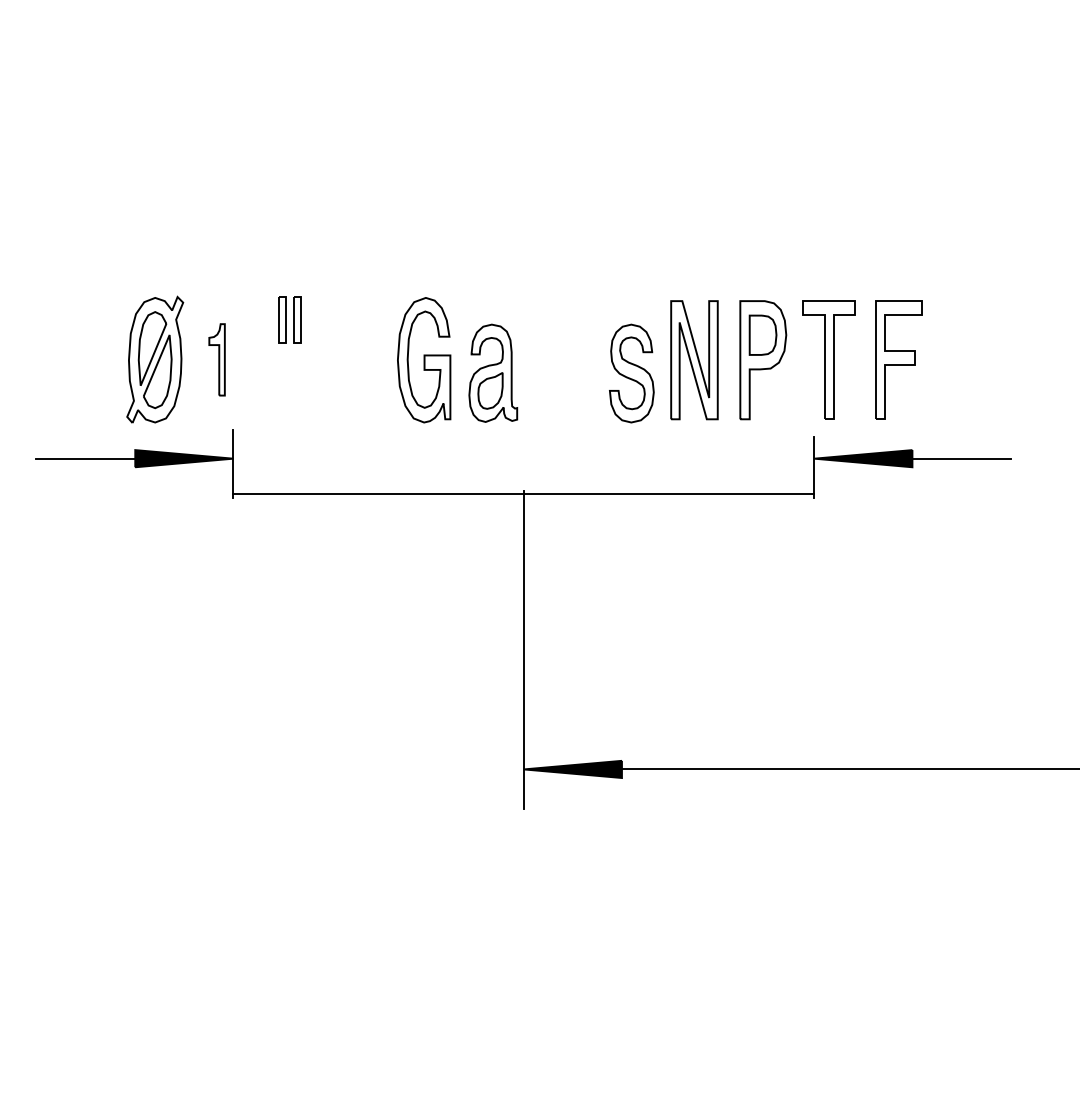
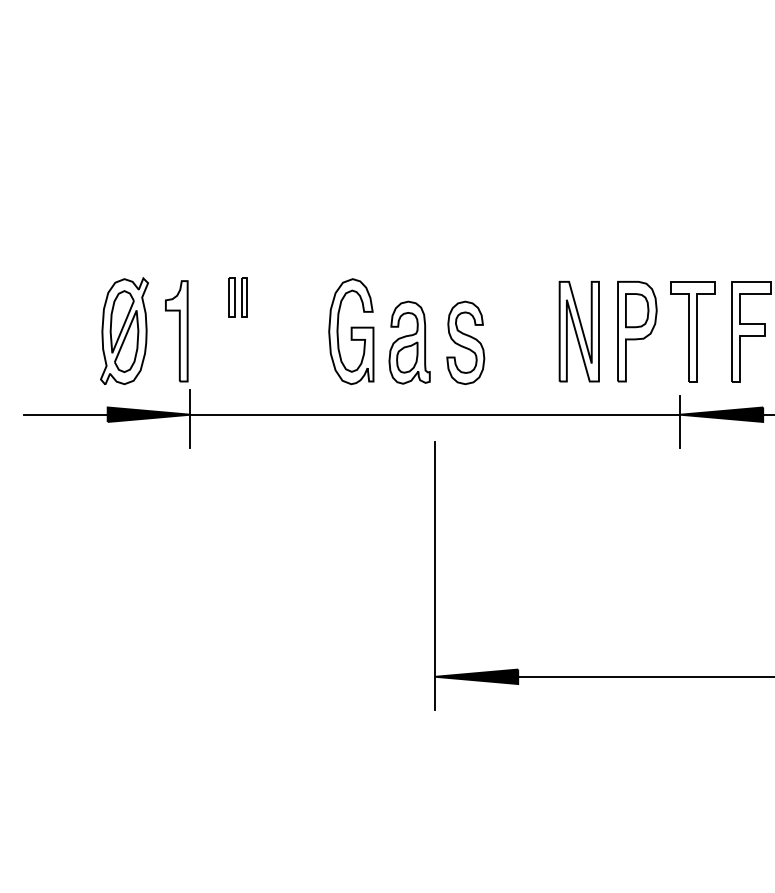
part: (216, 359) -> (176, 331), size x1.67
part: (631, 373) -> (465, 342), moved
line: (523, 493) -> (435, 414), moved

